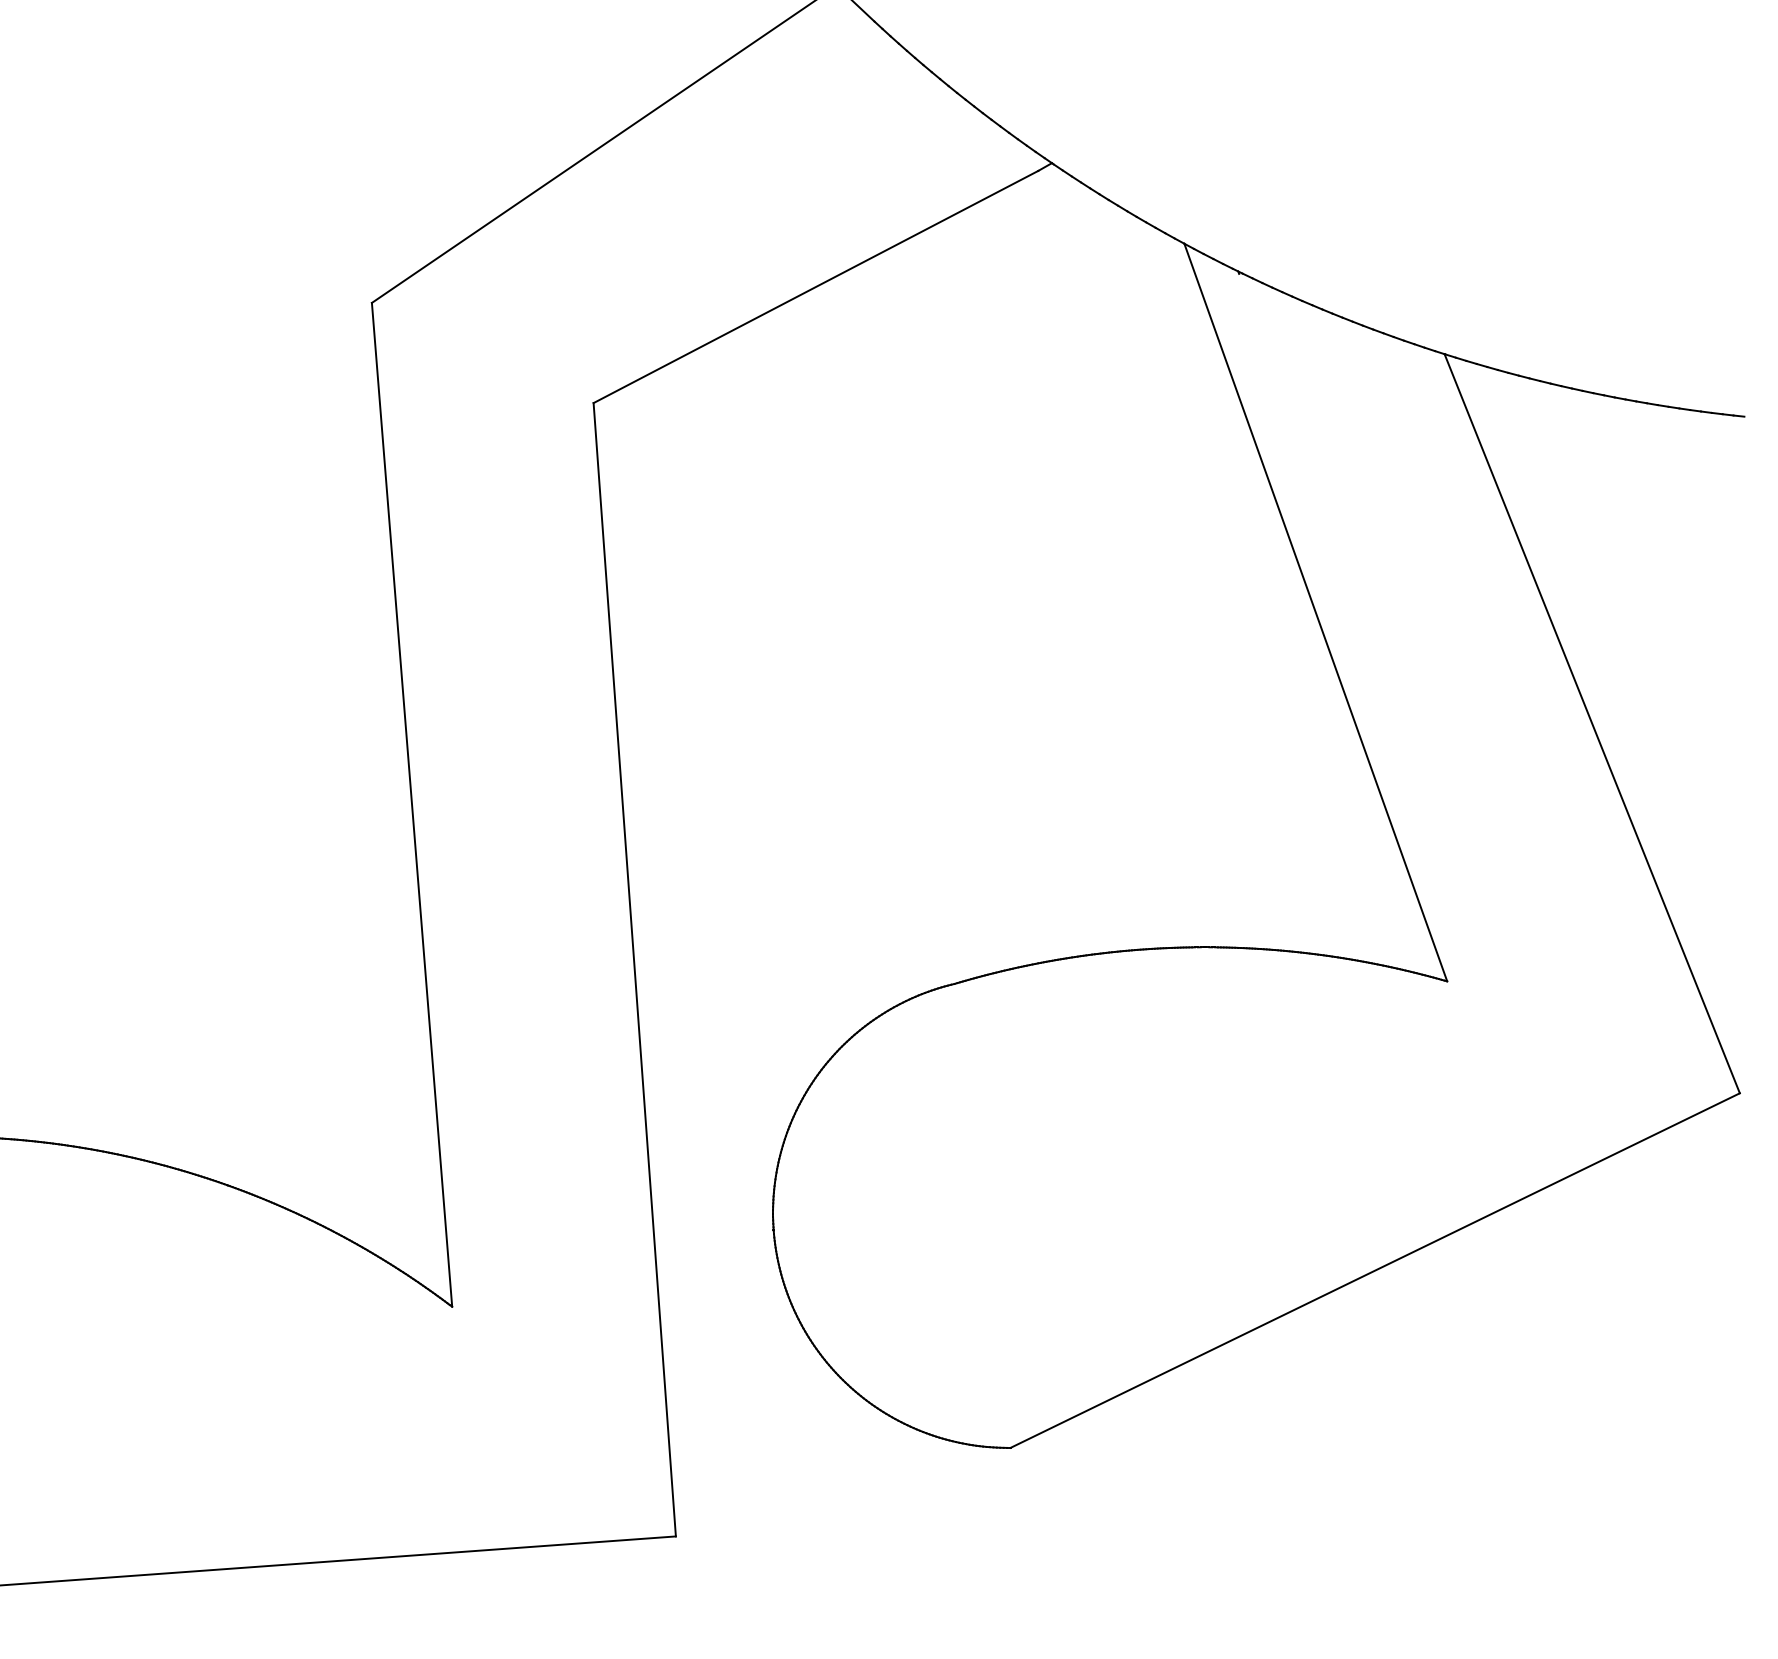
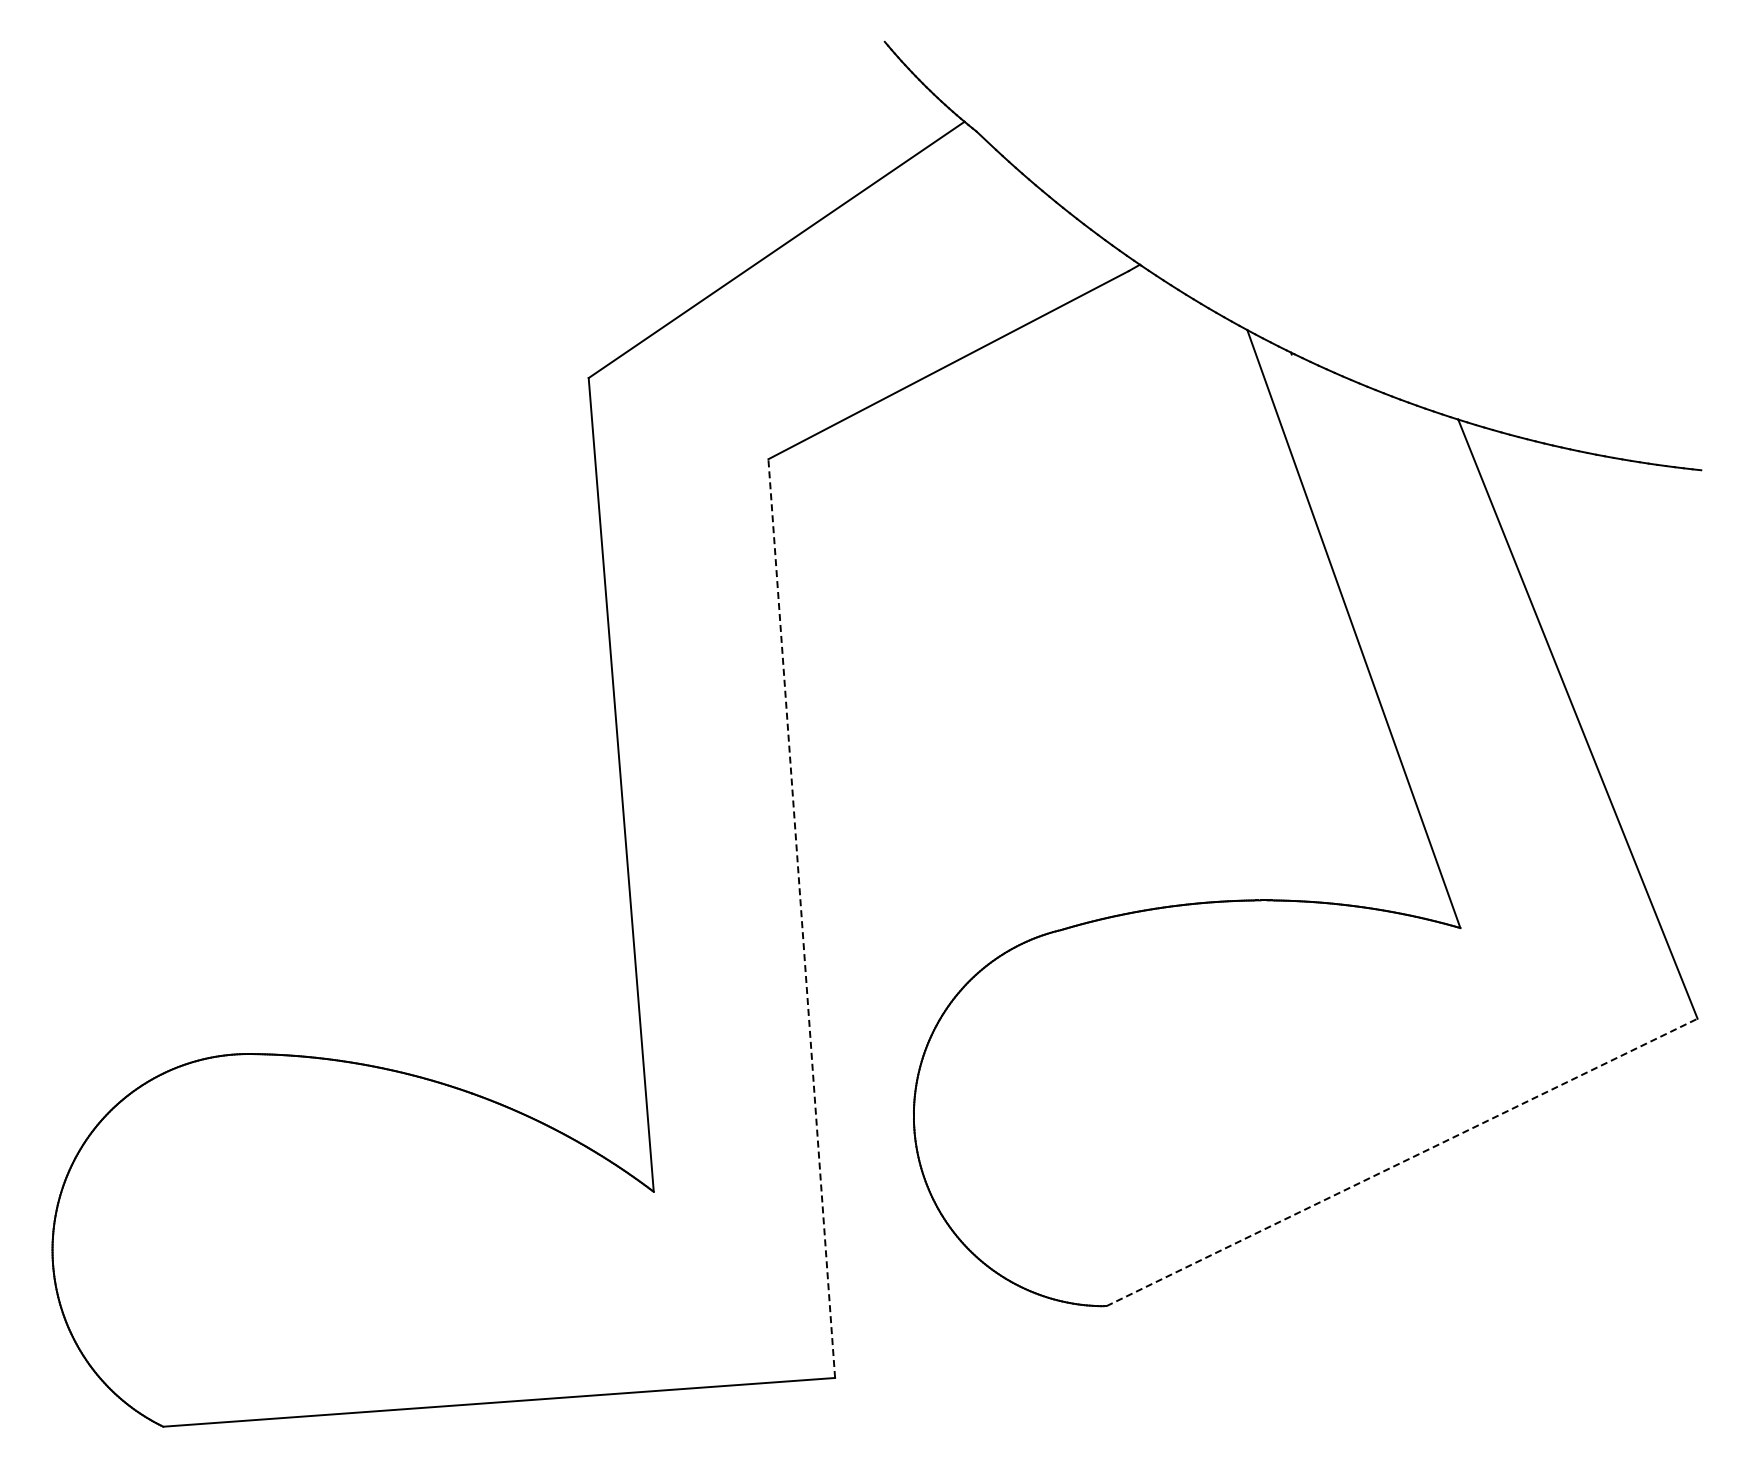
line: (634, 969) -> (801, 918), solid -> dashed
line: (1375, 1270) -> (1402, 1162), solid -> dashed

